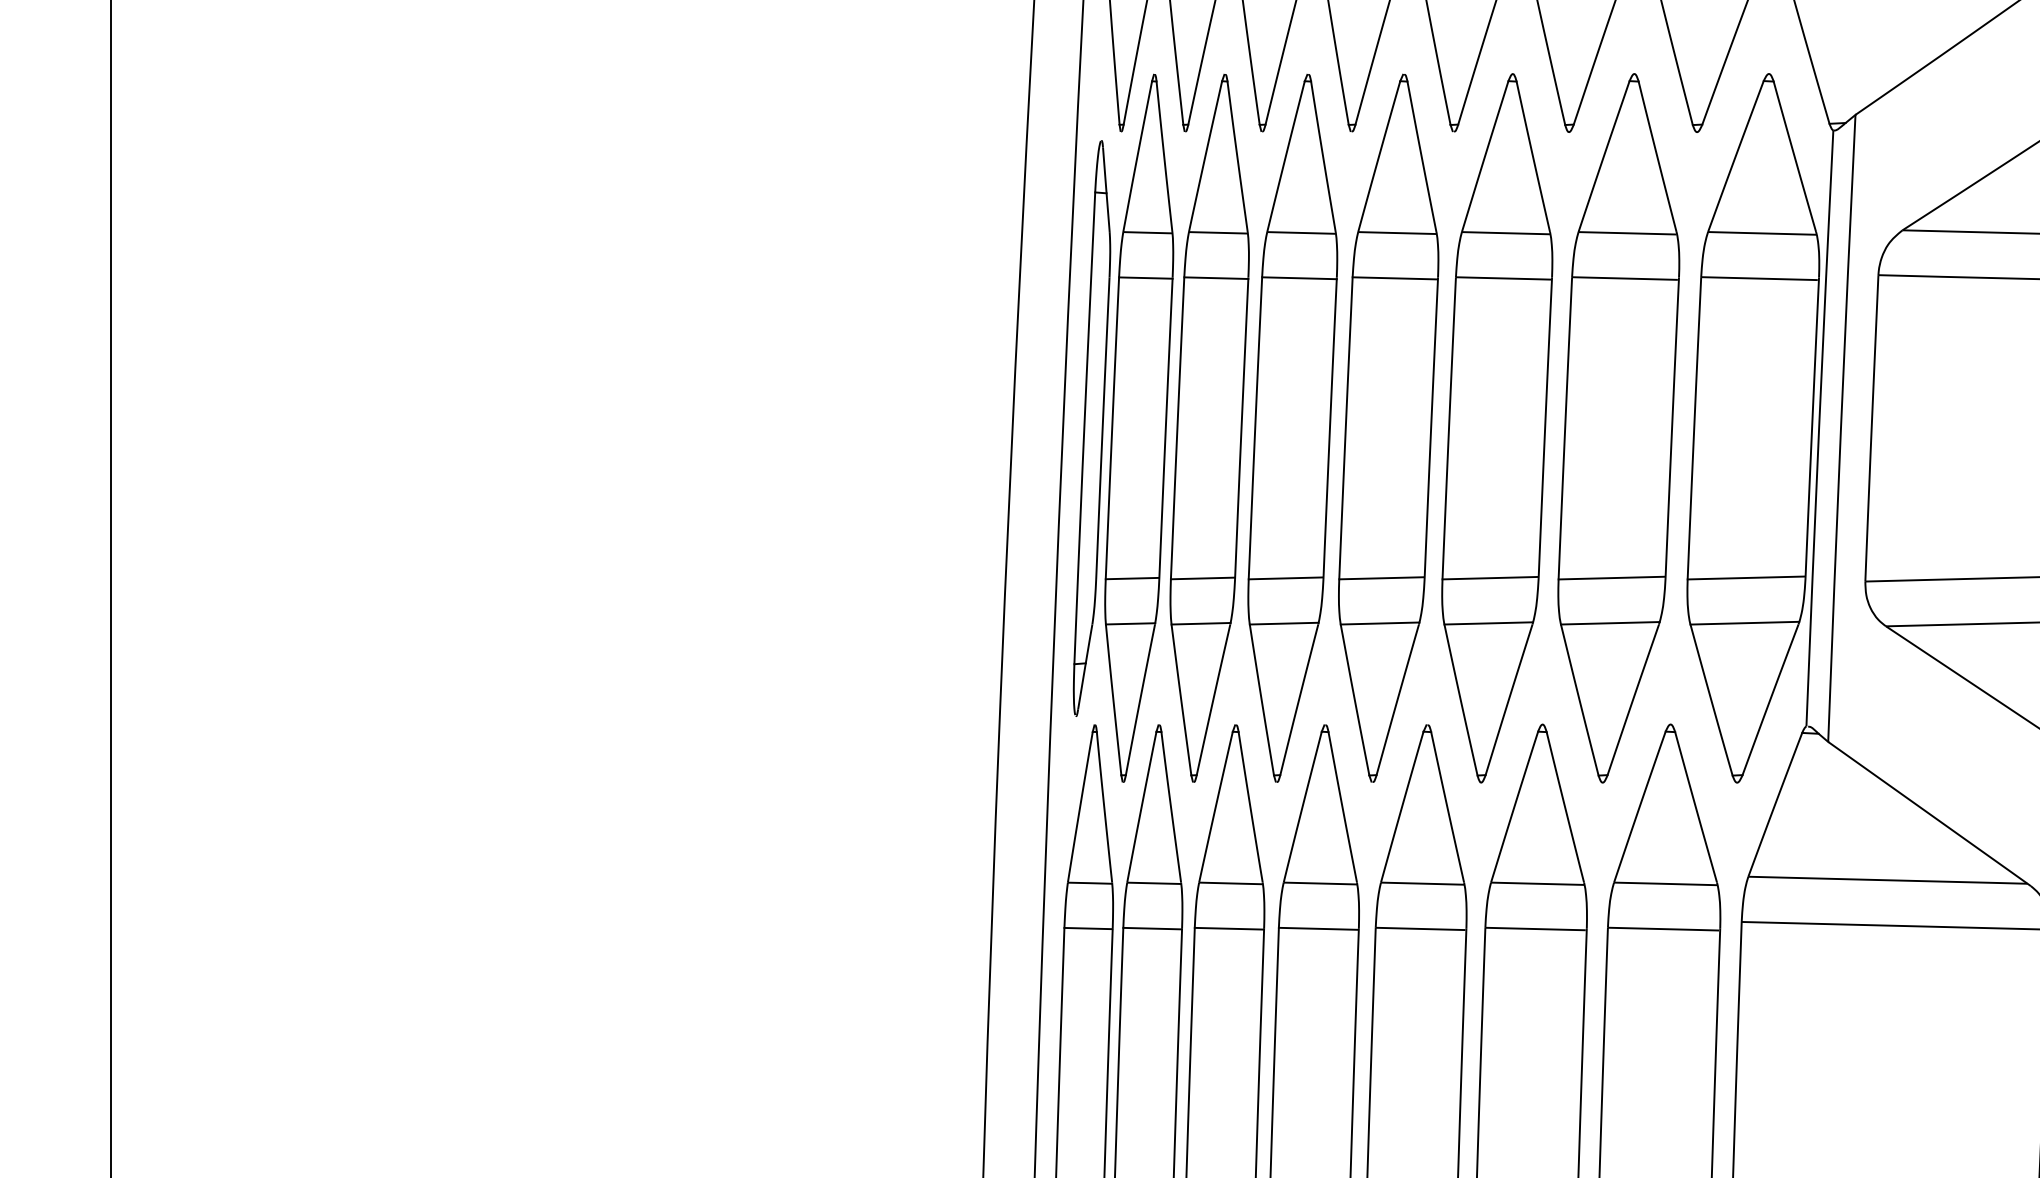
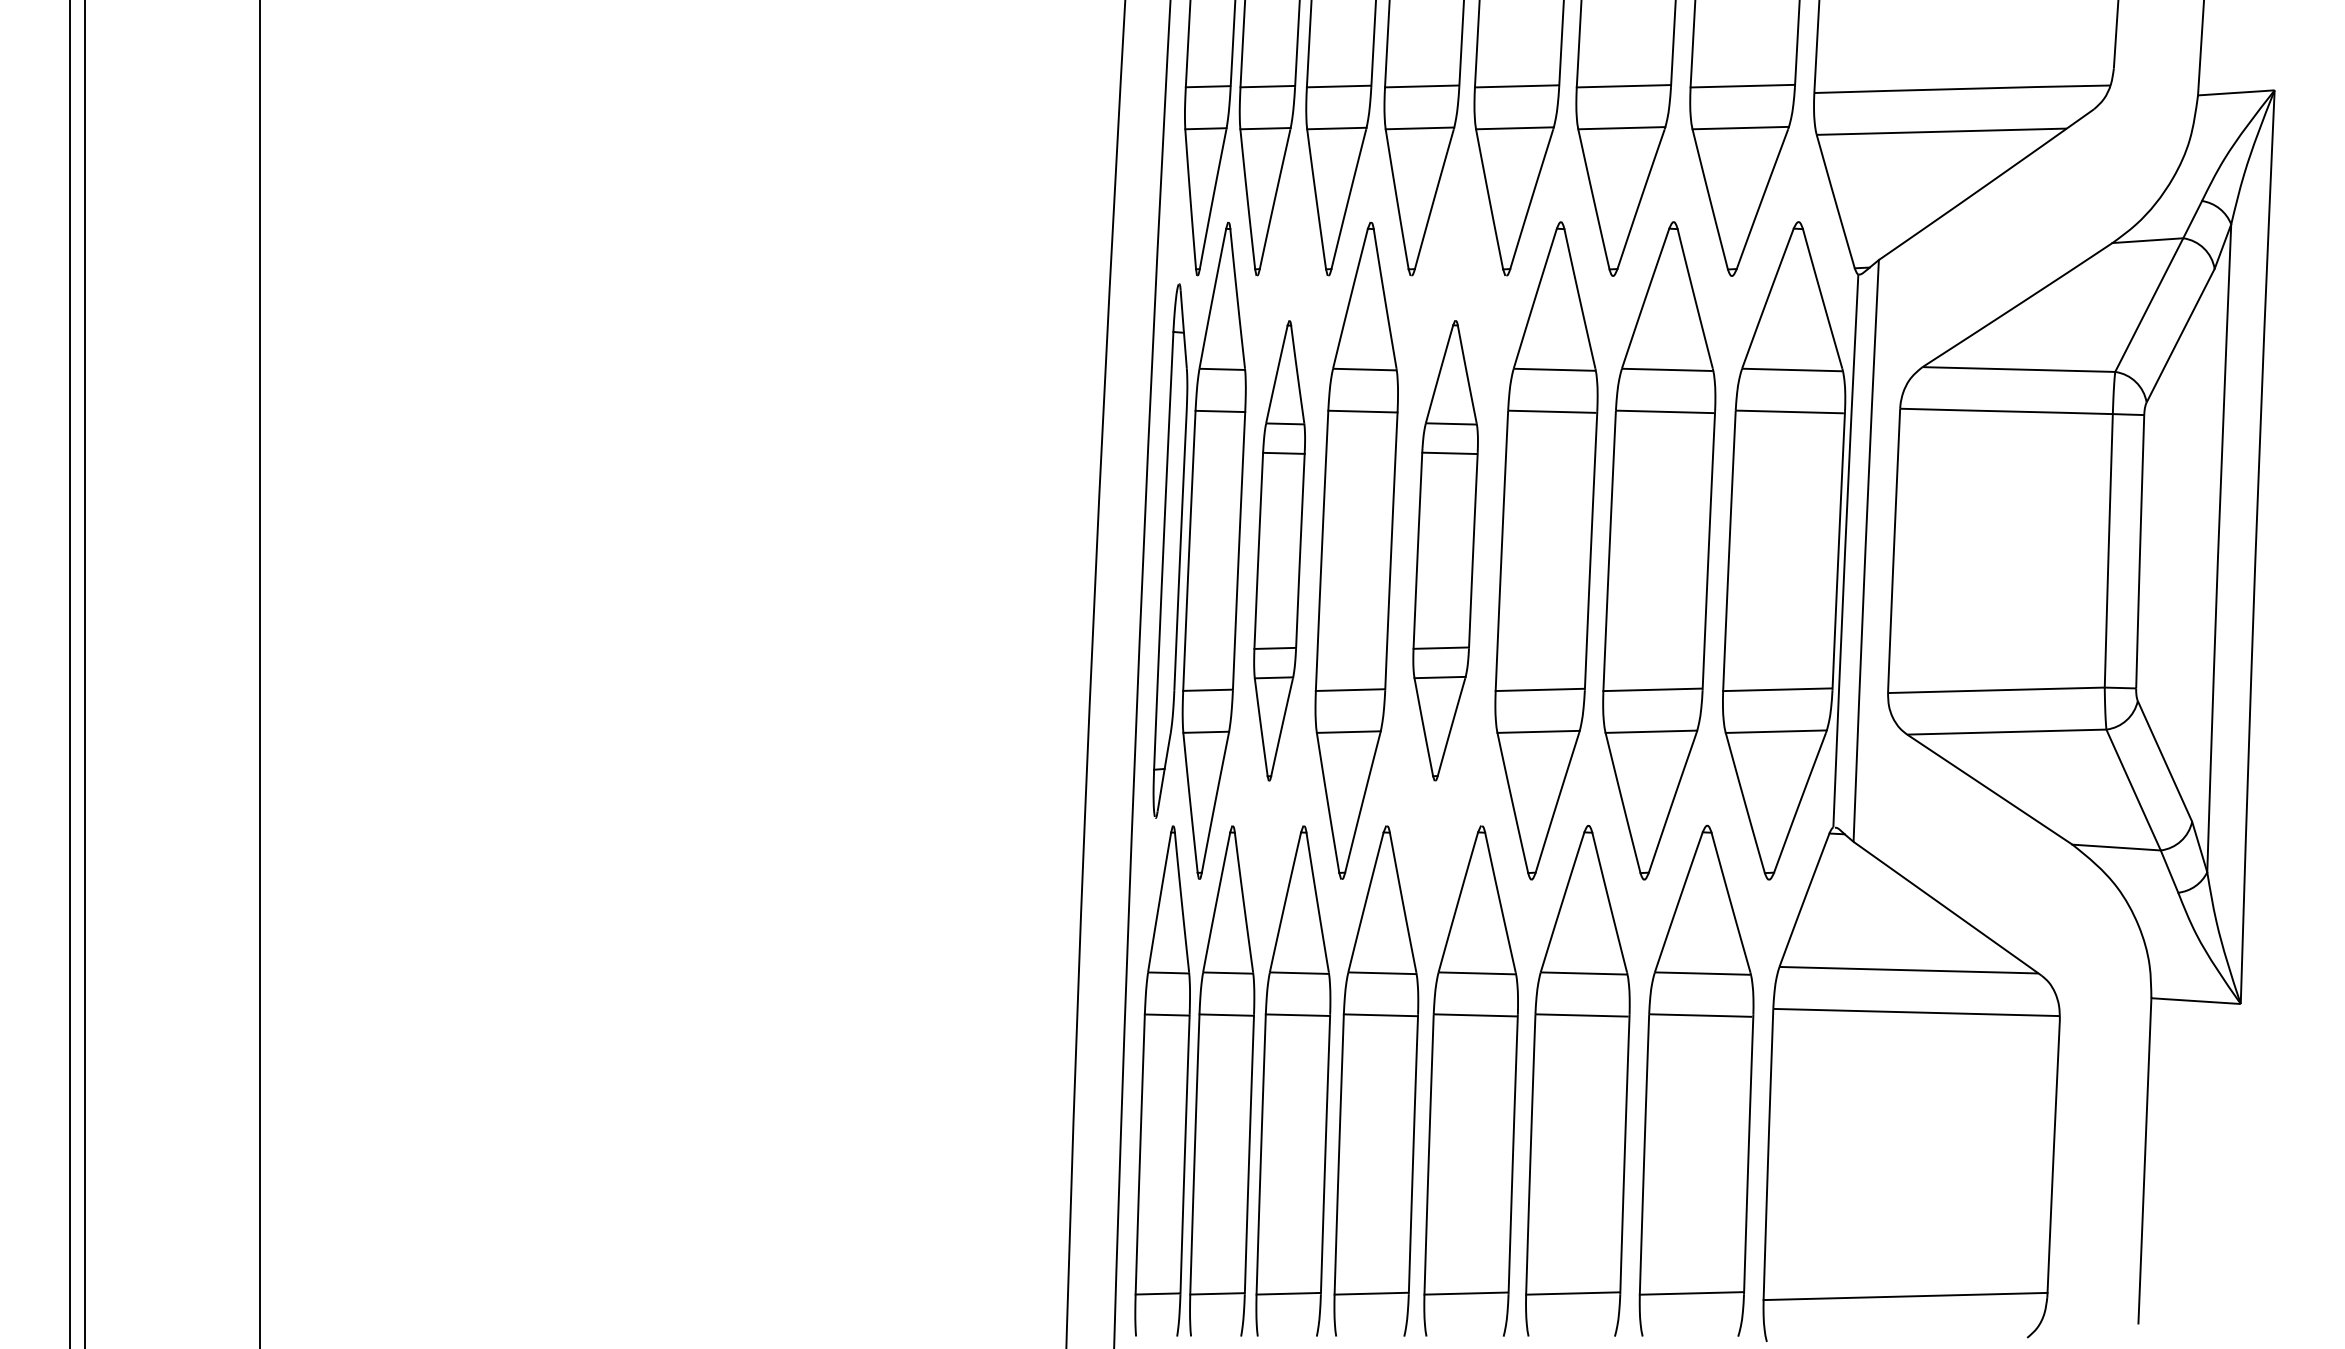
part: (1209, 427) -> (1279, 550), size x0.7
part: (1388, 427) -> (1445, 550), size x0.7

